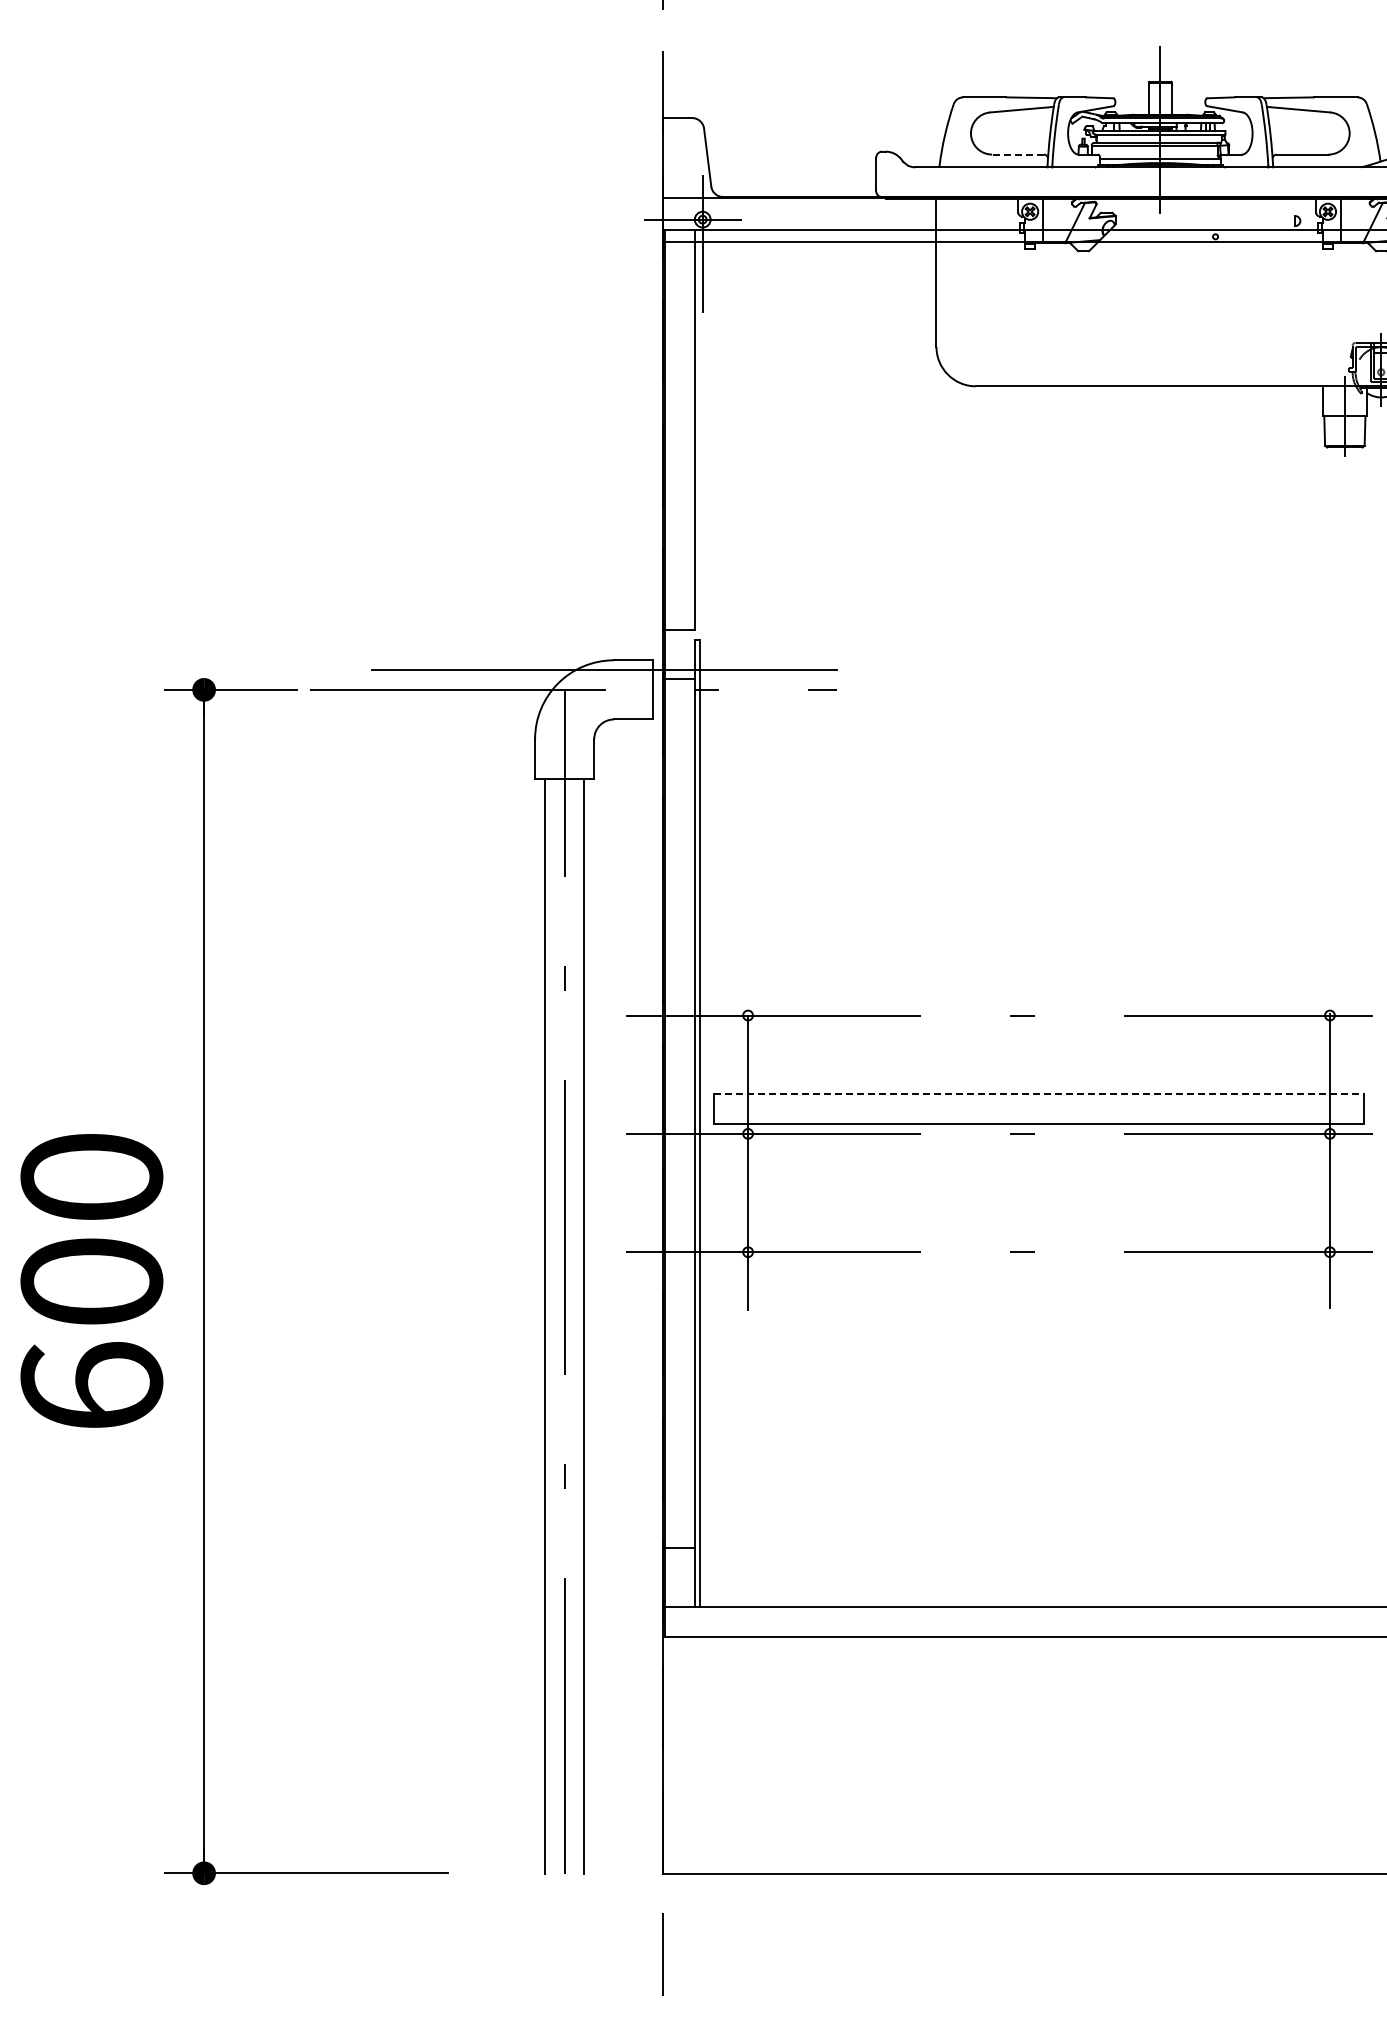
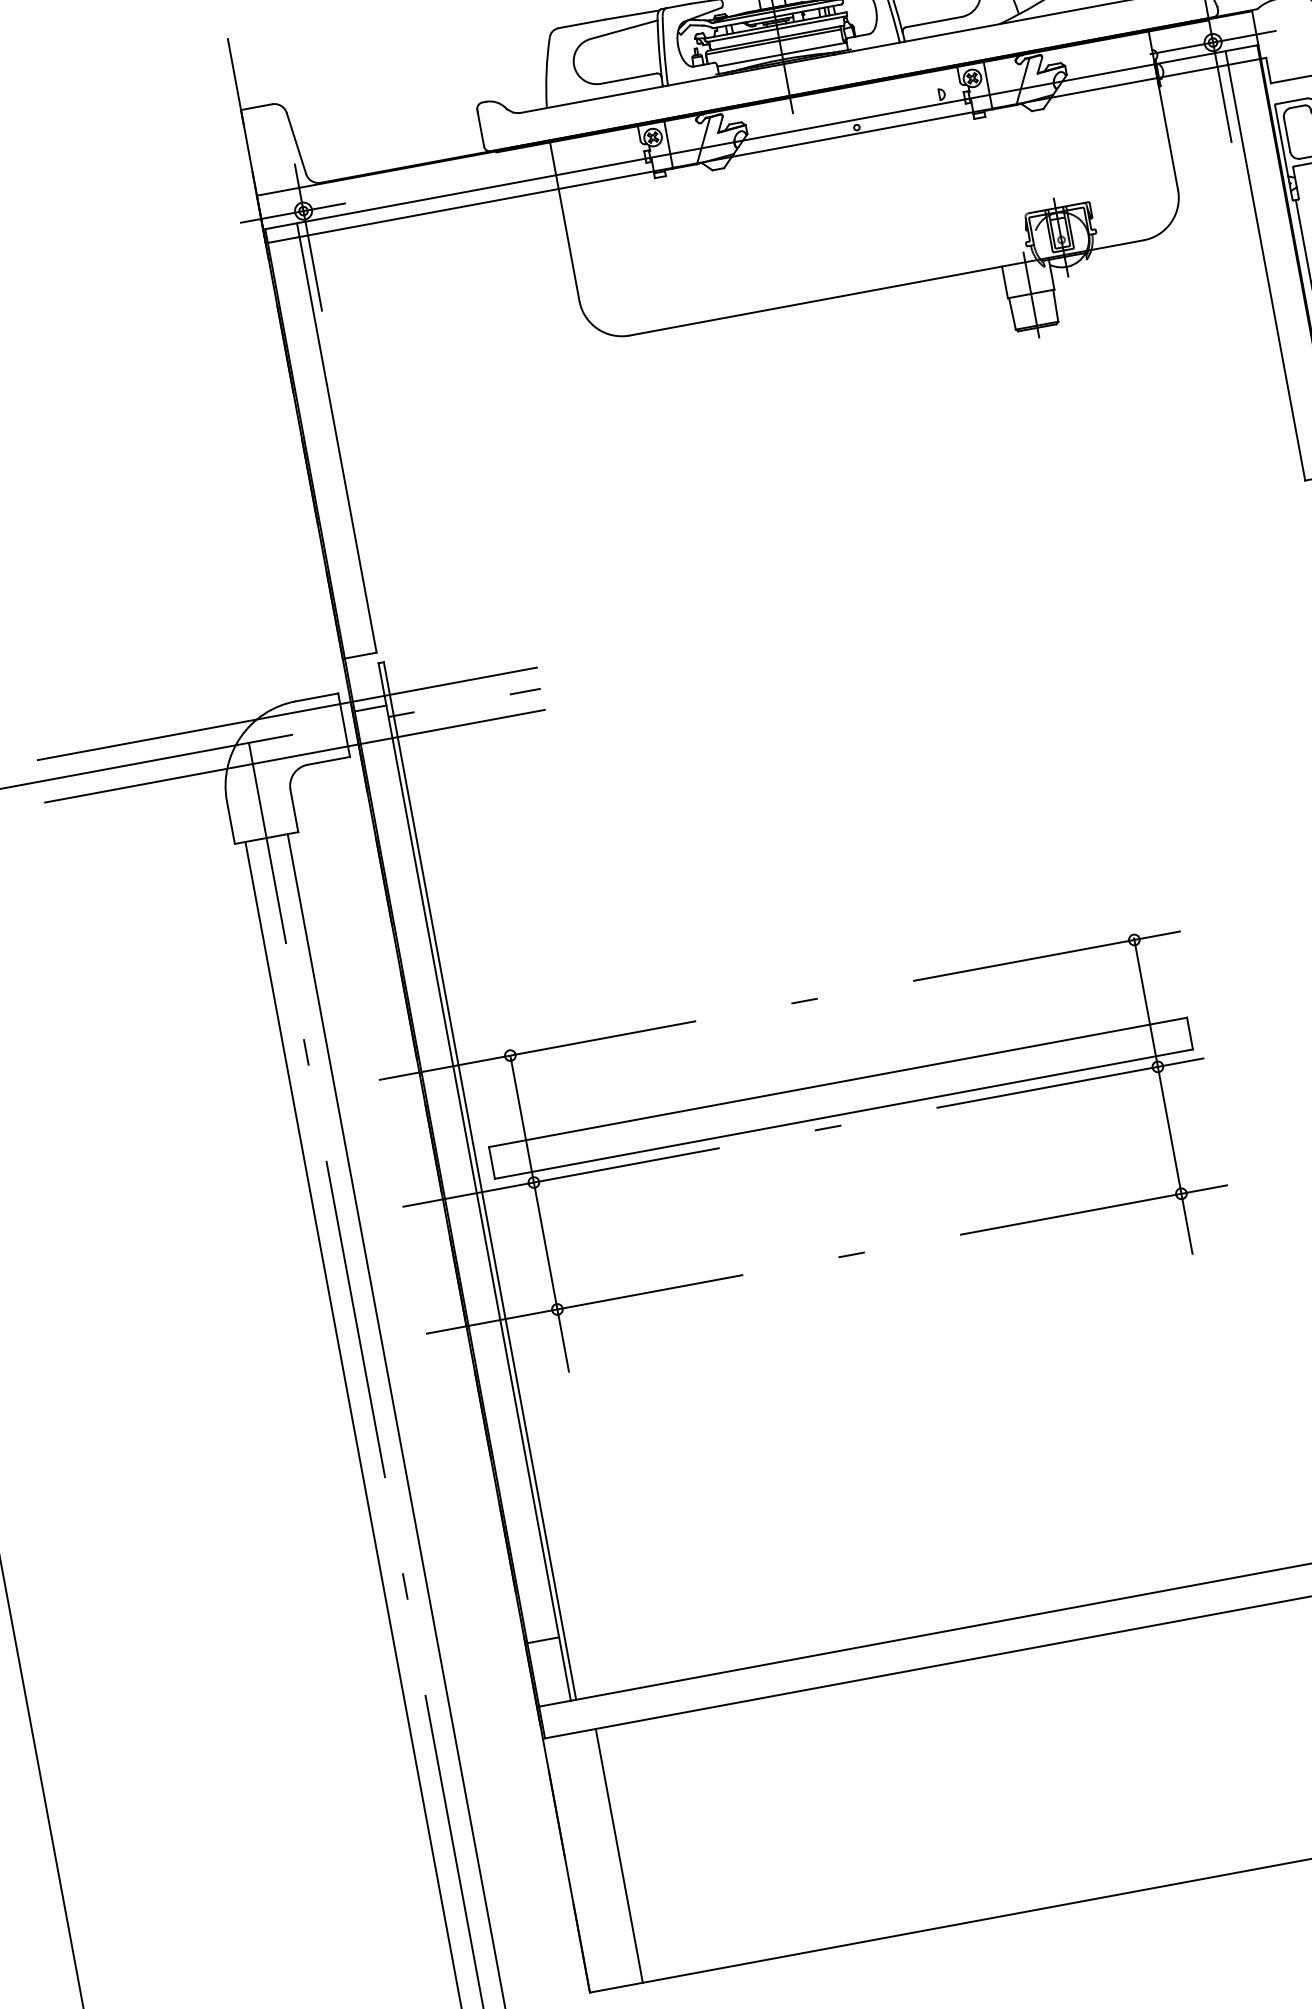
line: (1018, 154) -> (629, 78), dashed -> solid
line: (603, 709) -> (294, 756), added
line: (1039, 1094) -> (838, 1082), dashed -> solid
line: (712, 1754) -> (619, 1855), added

